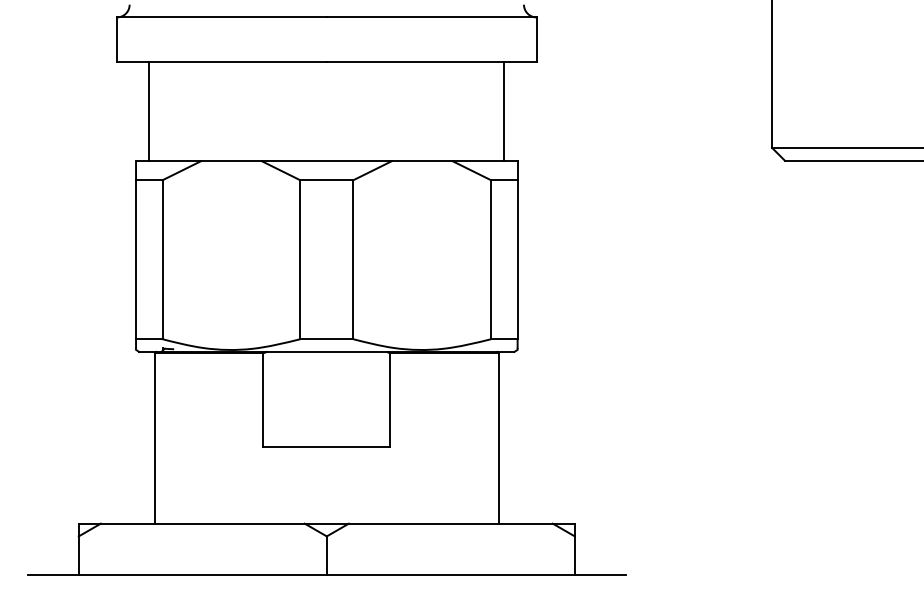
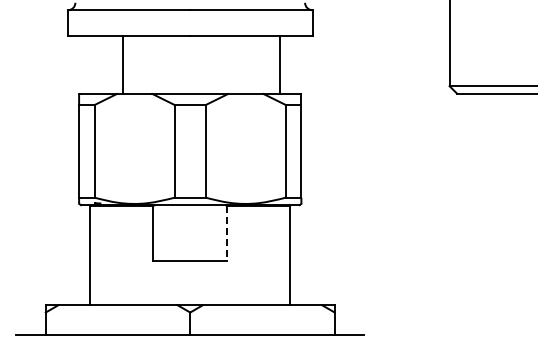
line: (148, 110) -> (122, 64), moved
line: (504, 110) -> (279, 64), moved
line: (390, 400) -> (227, 233), solid -> dashed

